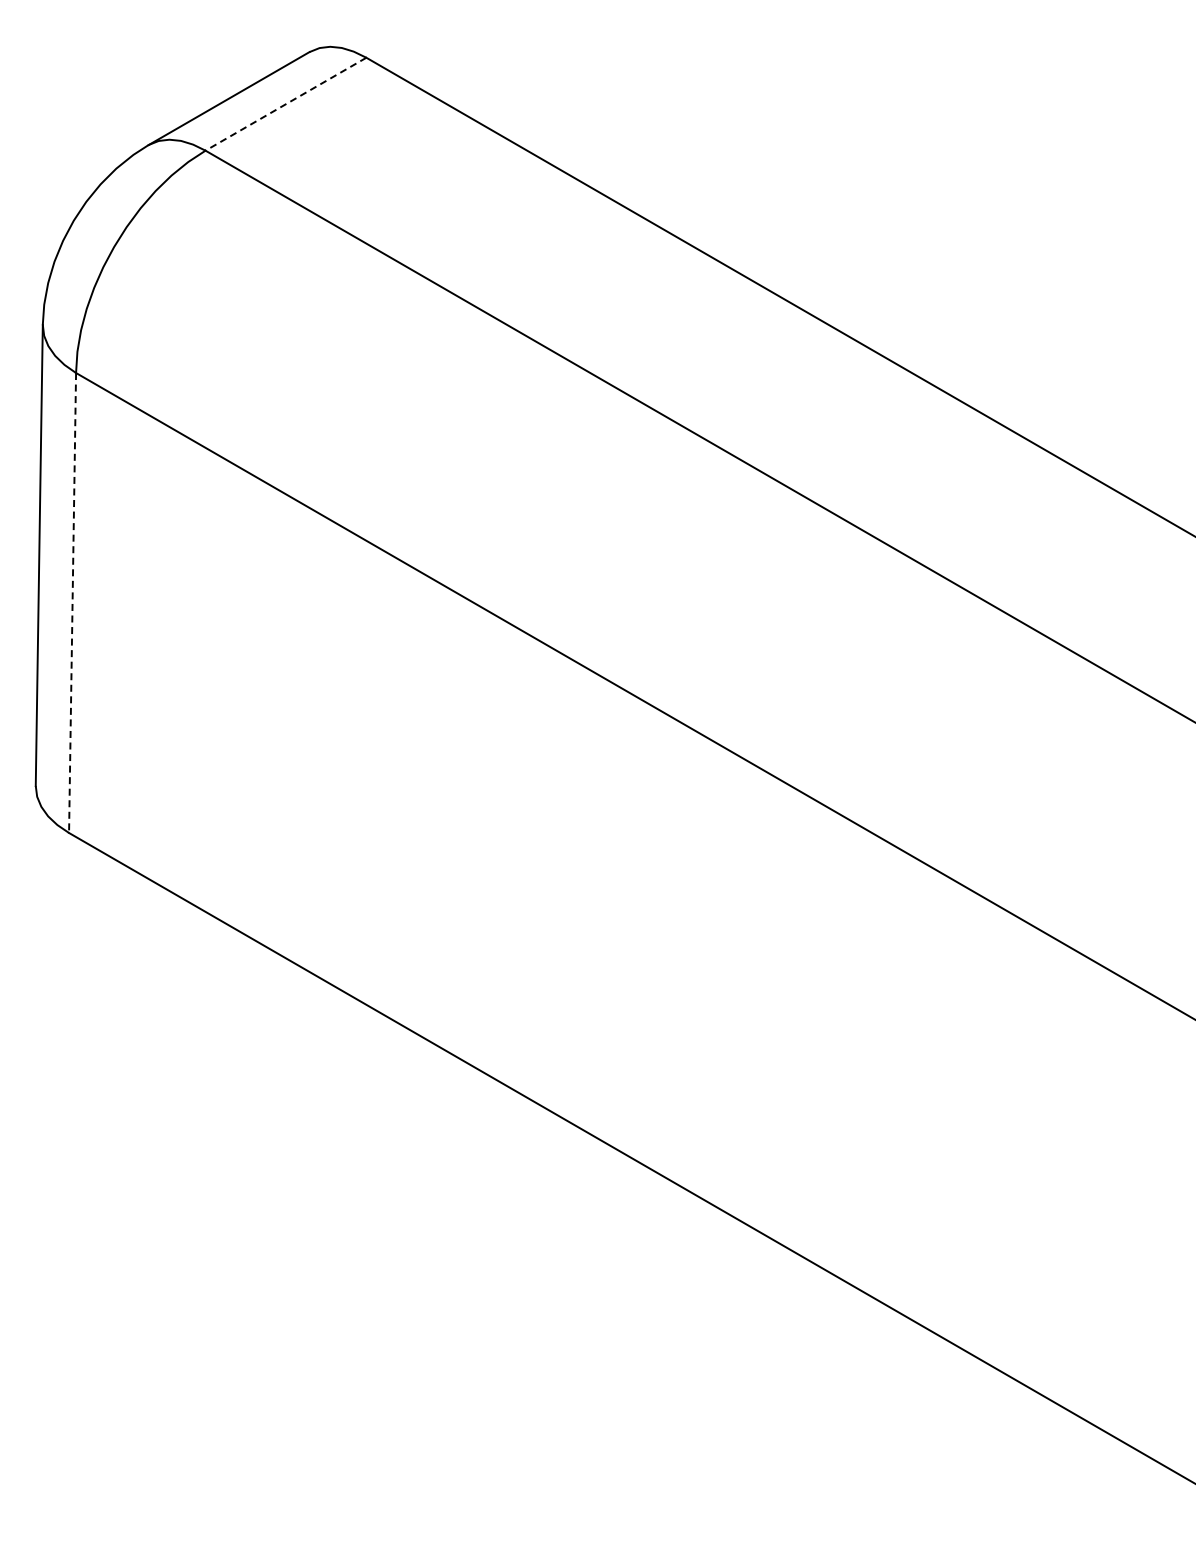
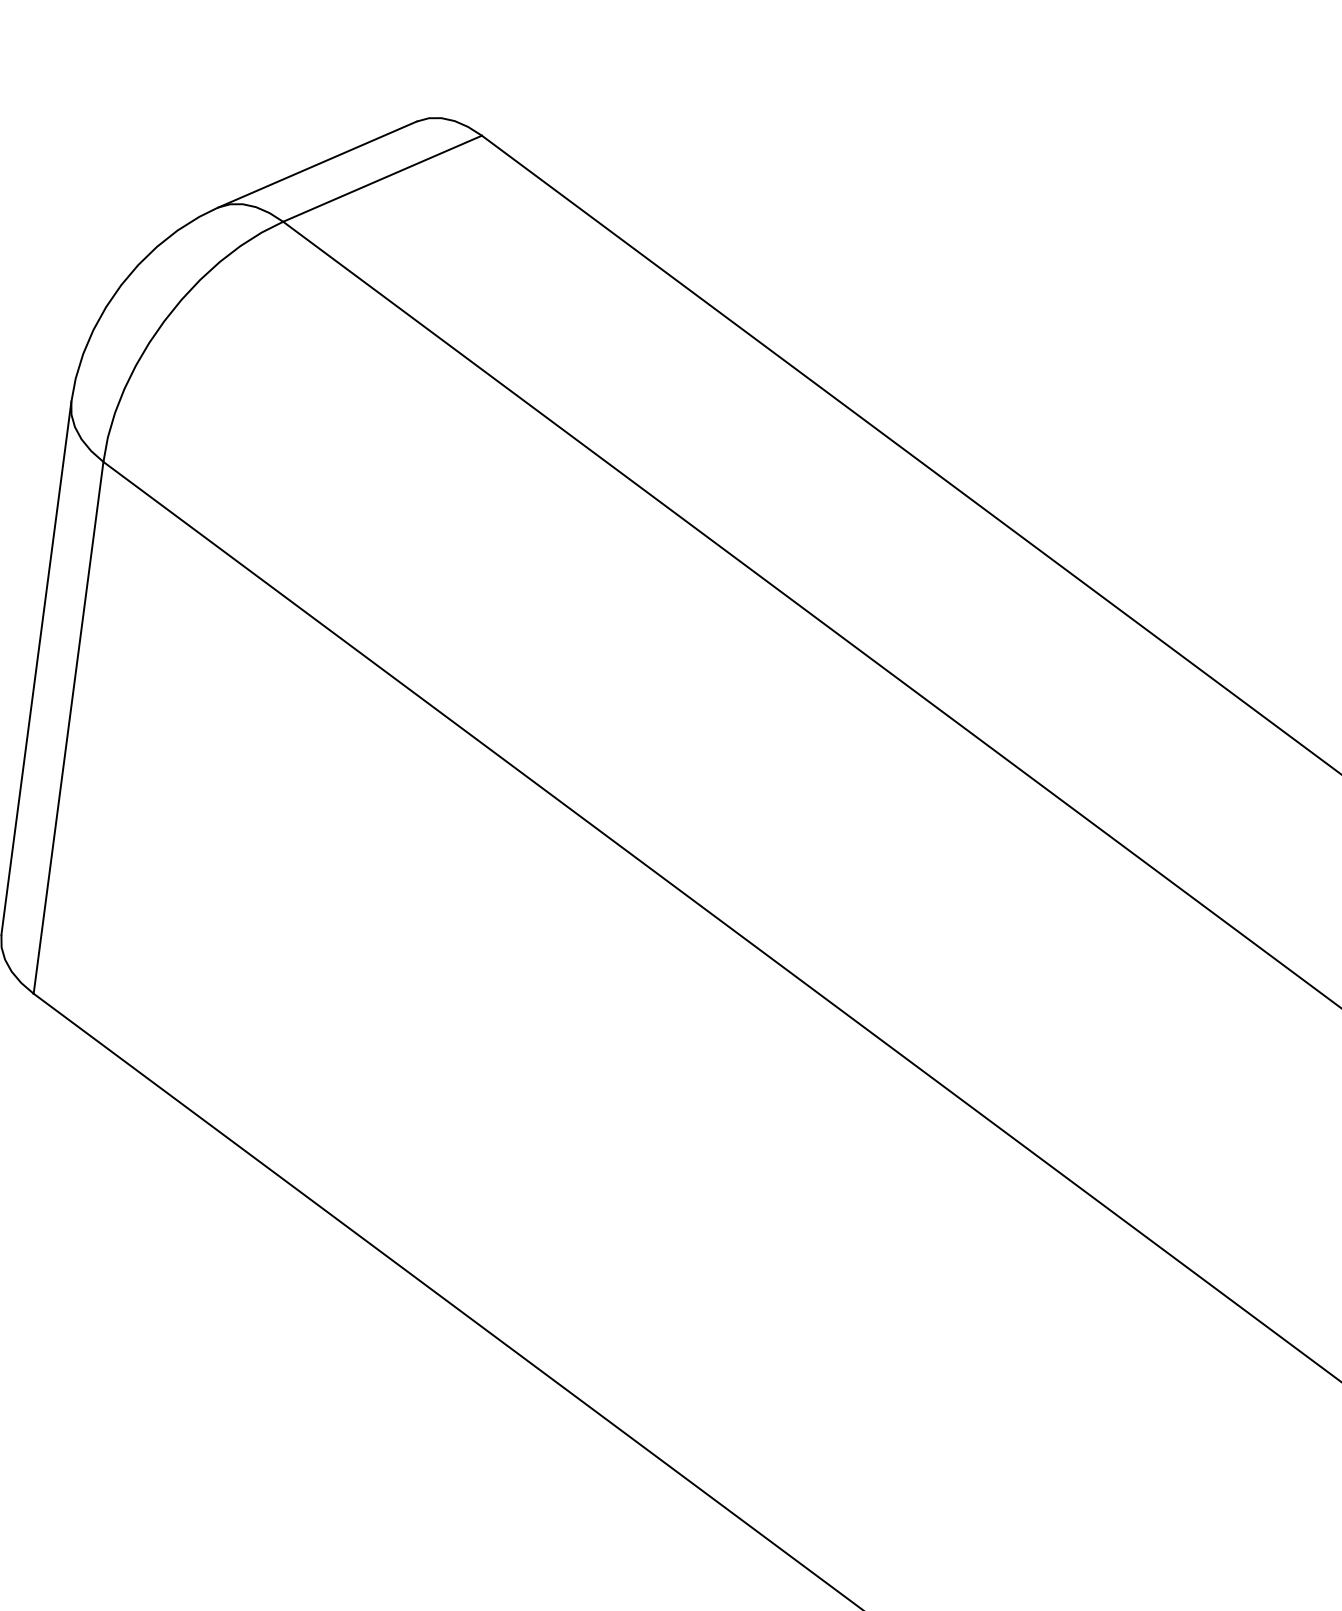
line: (285, 104) -> (381, 179), dashed -> solid
line: (72, 603) -> (68, 728), dashed -> solid

